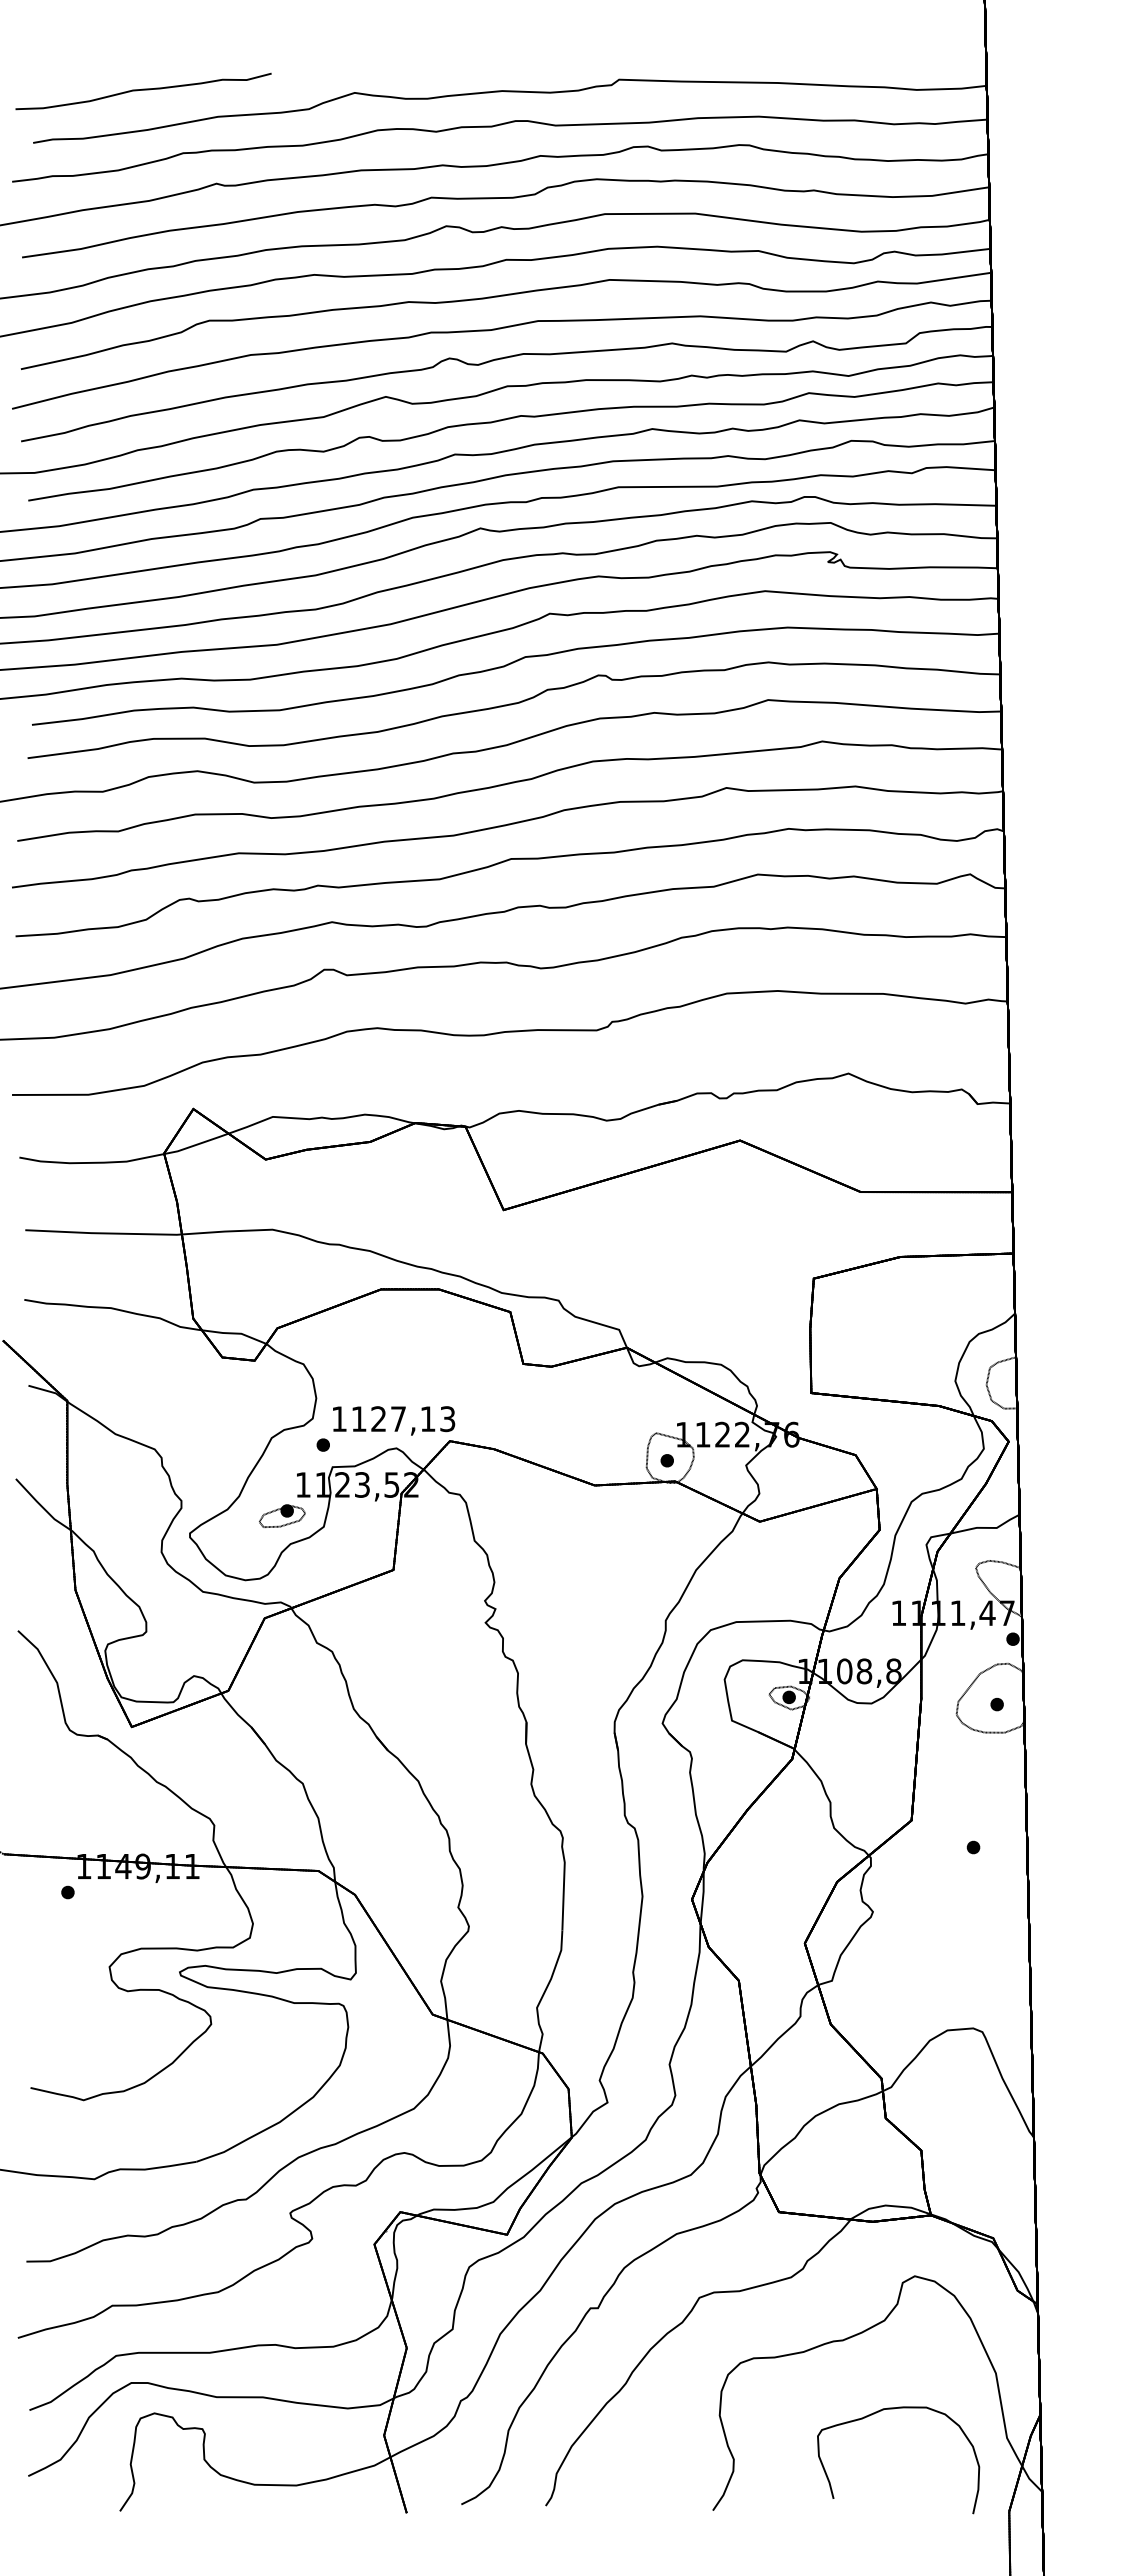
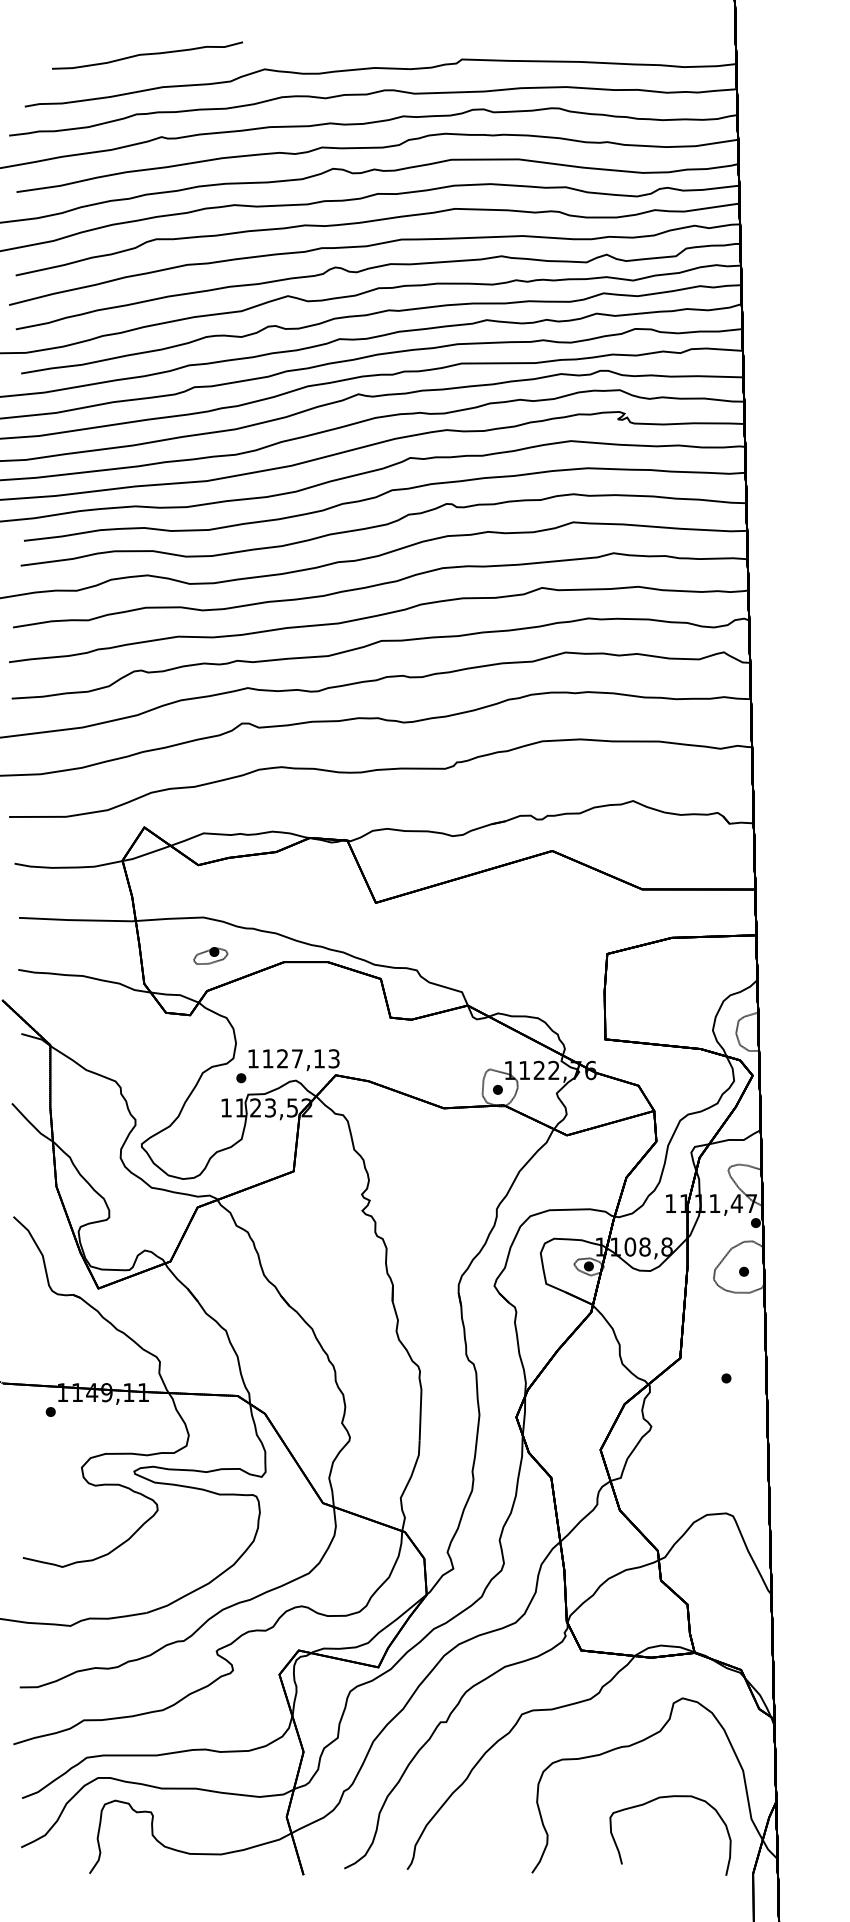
part: (143, 91) -> (147, 55), moved
part: (282, 1515) -> (210, 955), moved

